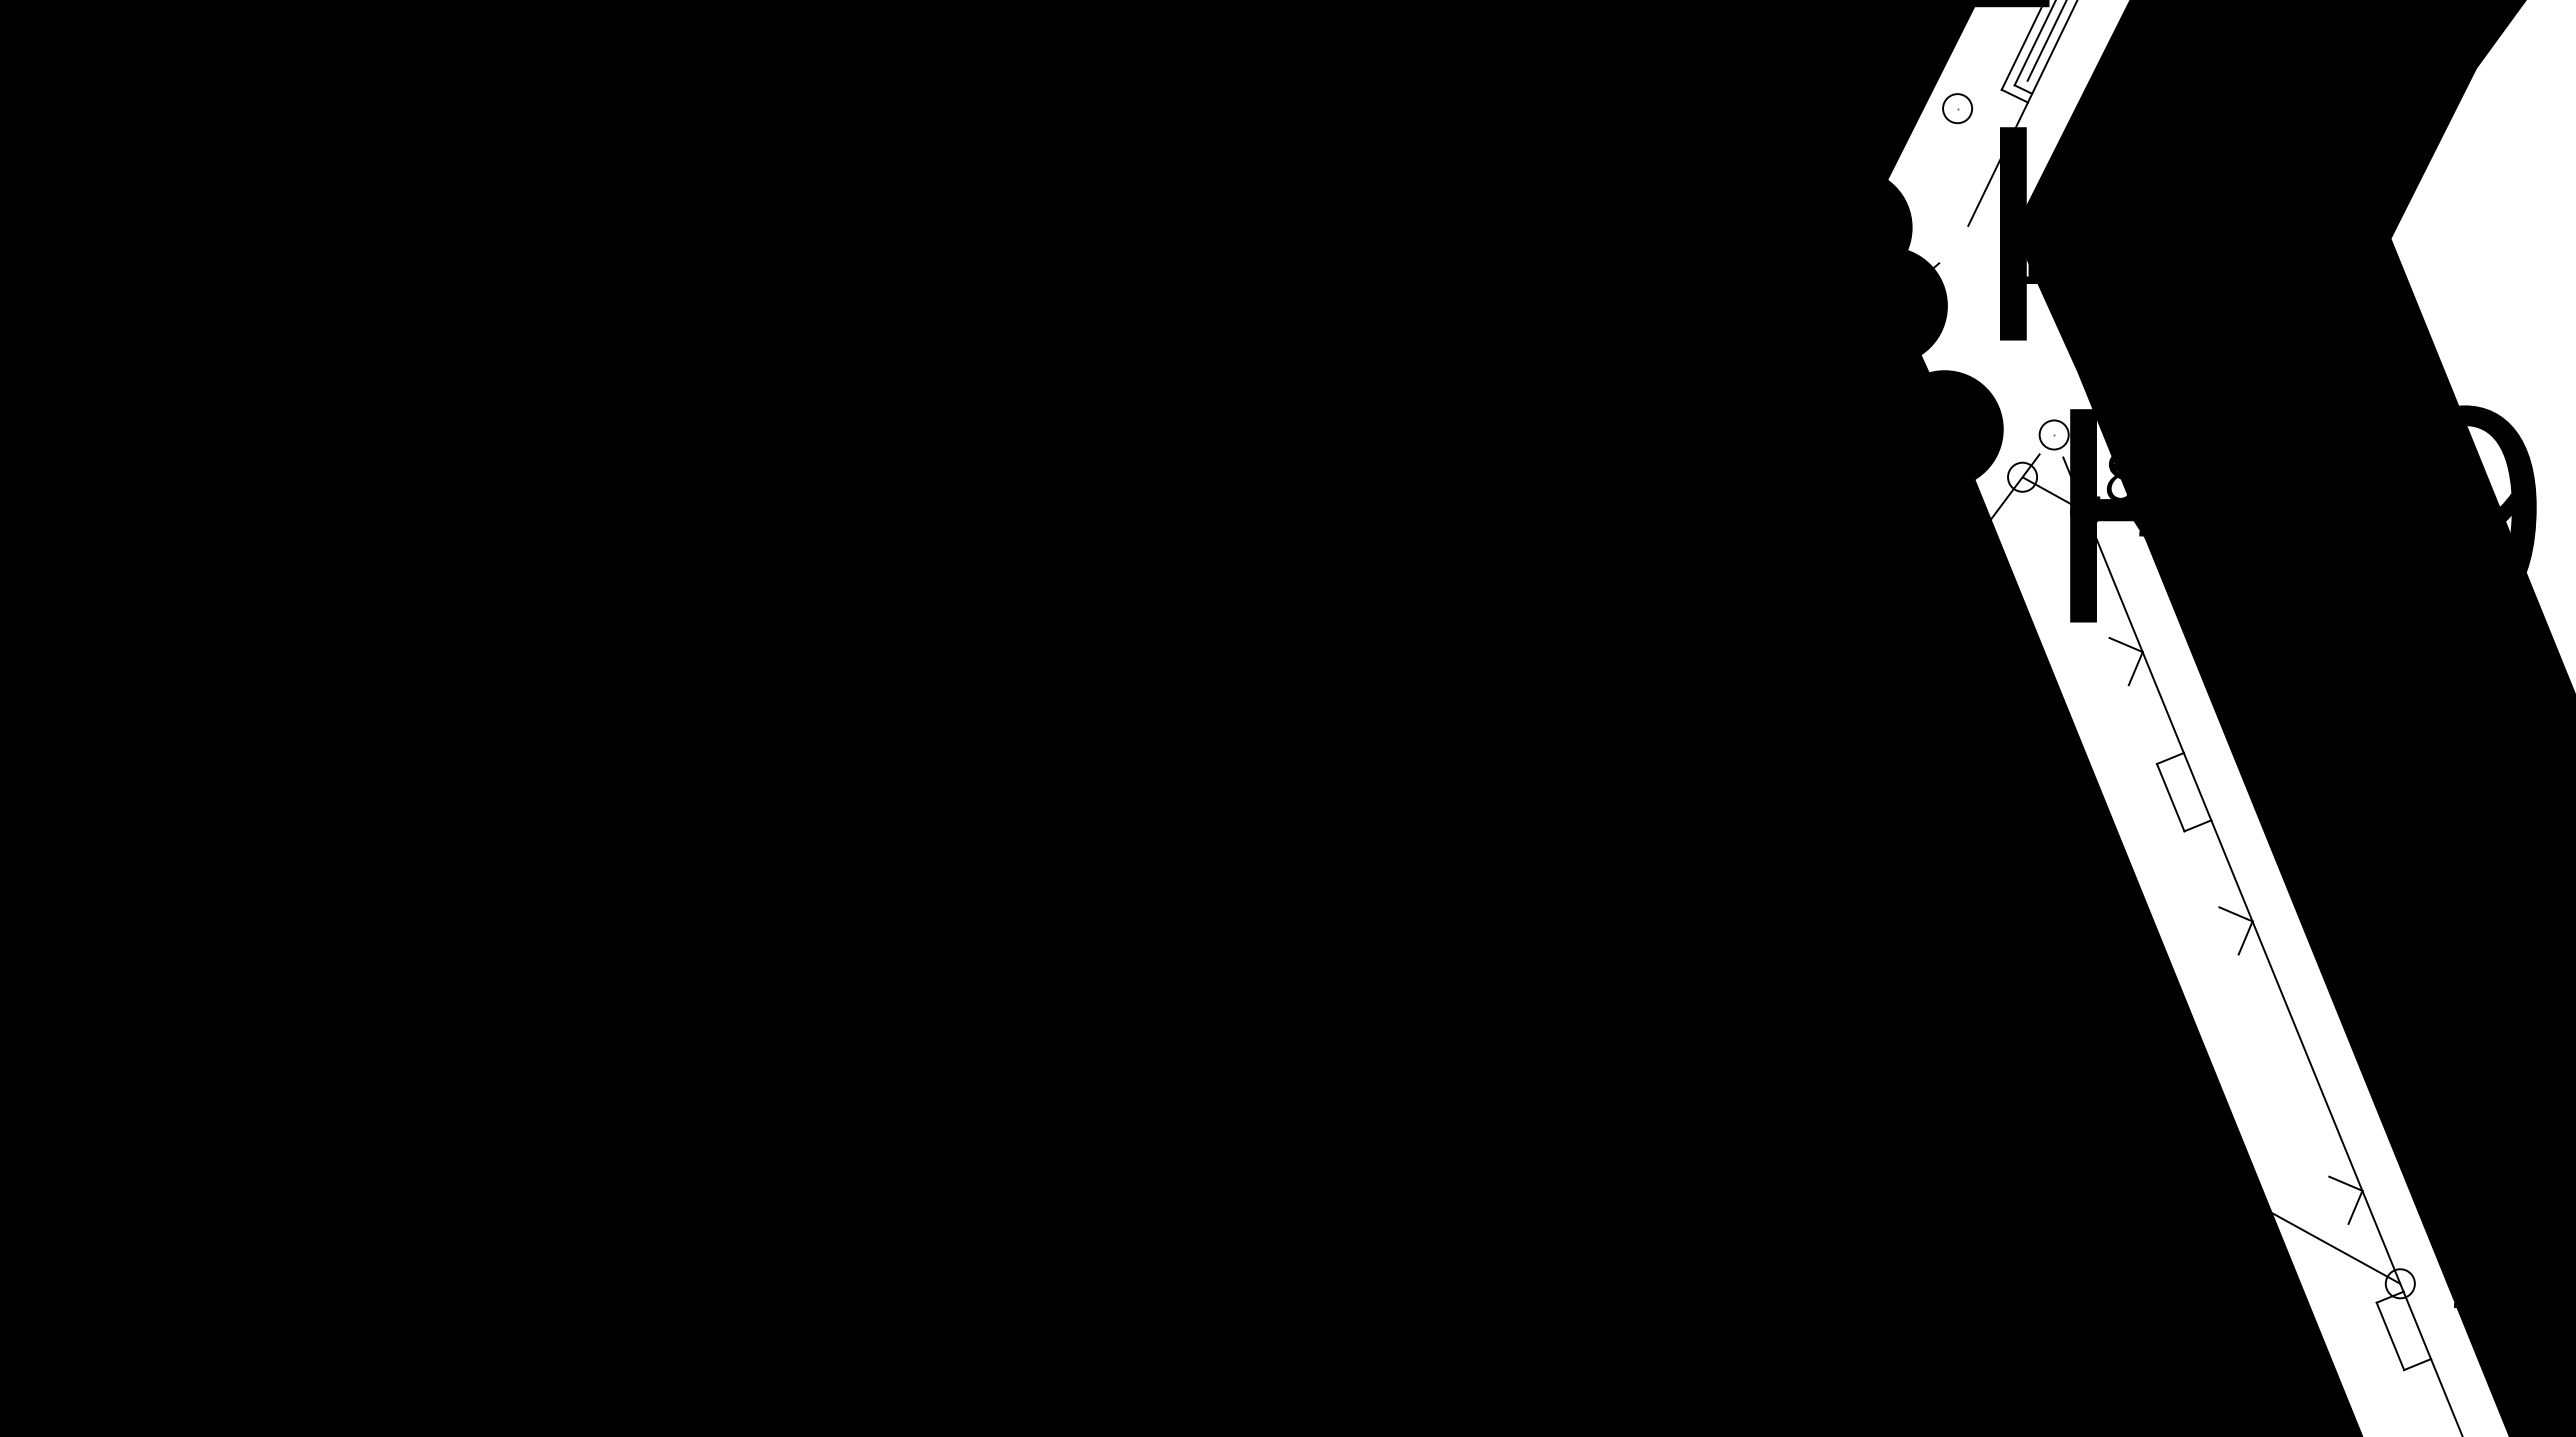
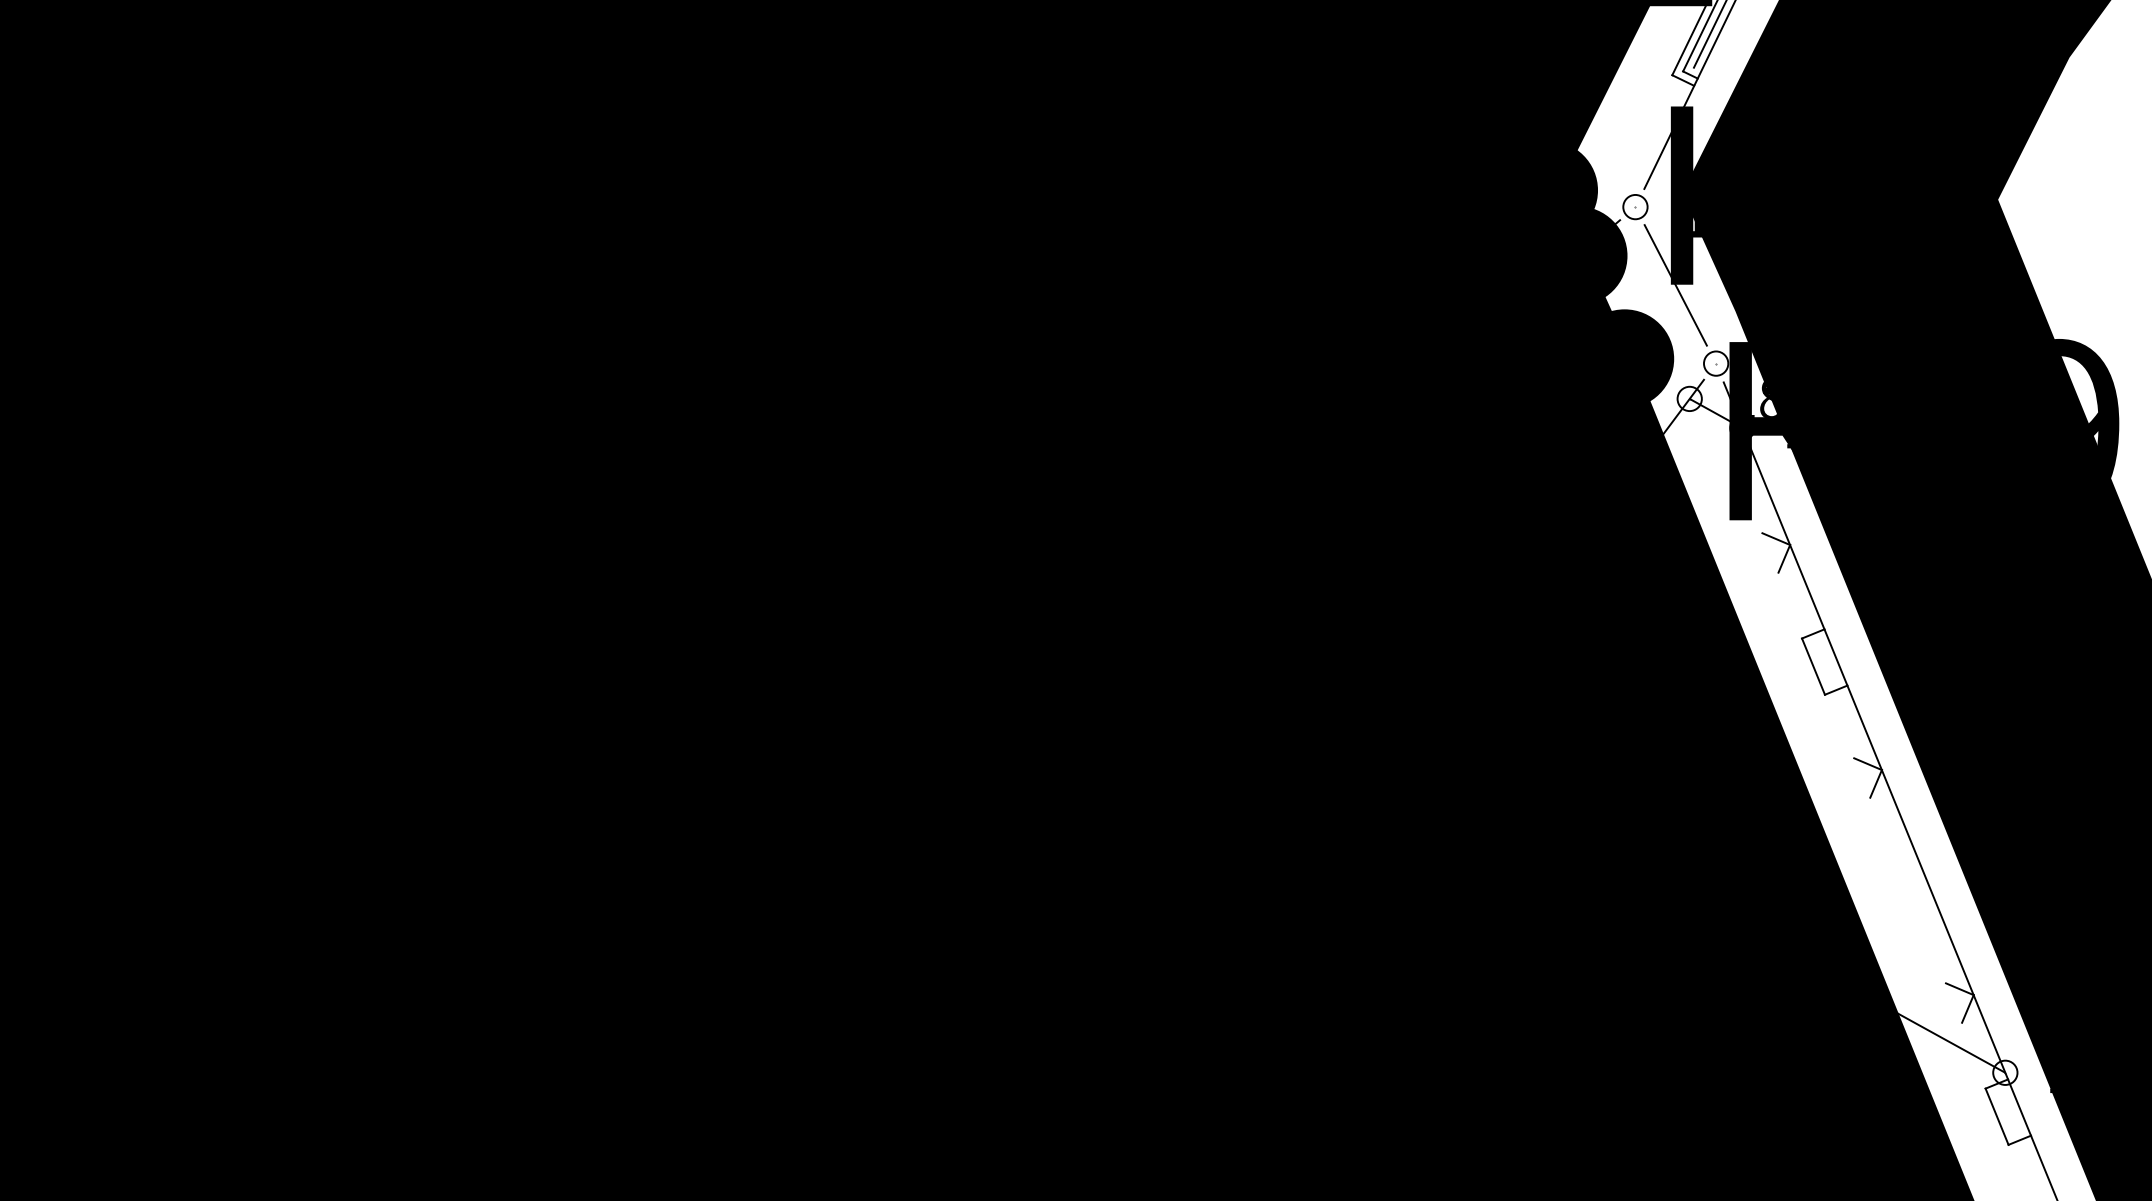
part: (1957, 108) -> (1635, 206), moved
line: (2005, 341) -> (1675, 285), added

